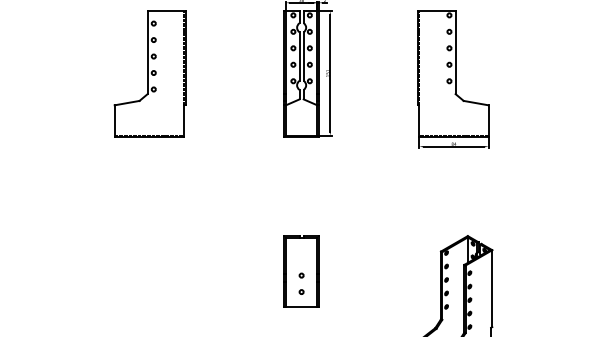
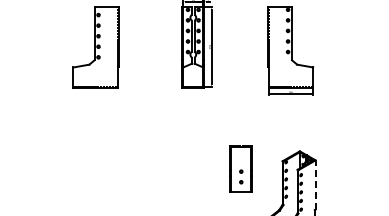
part: (300, 270) -> (240, 168), moved
line: (492, 289) -> (315, 185), solid -> dashed

